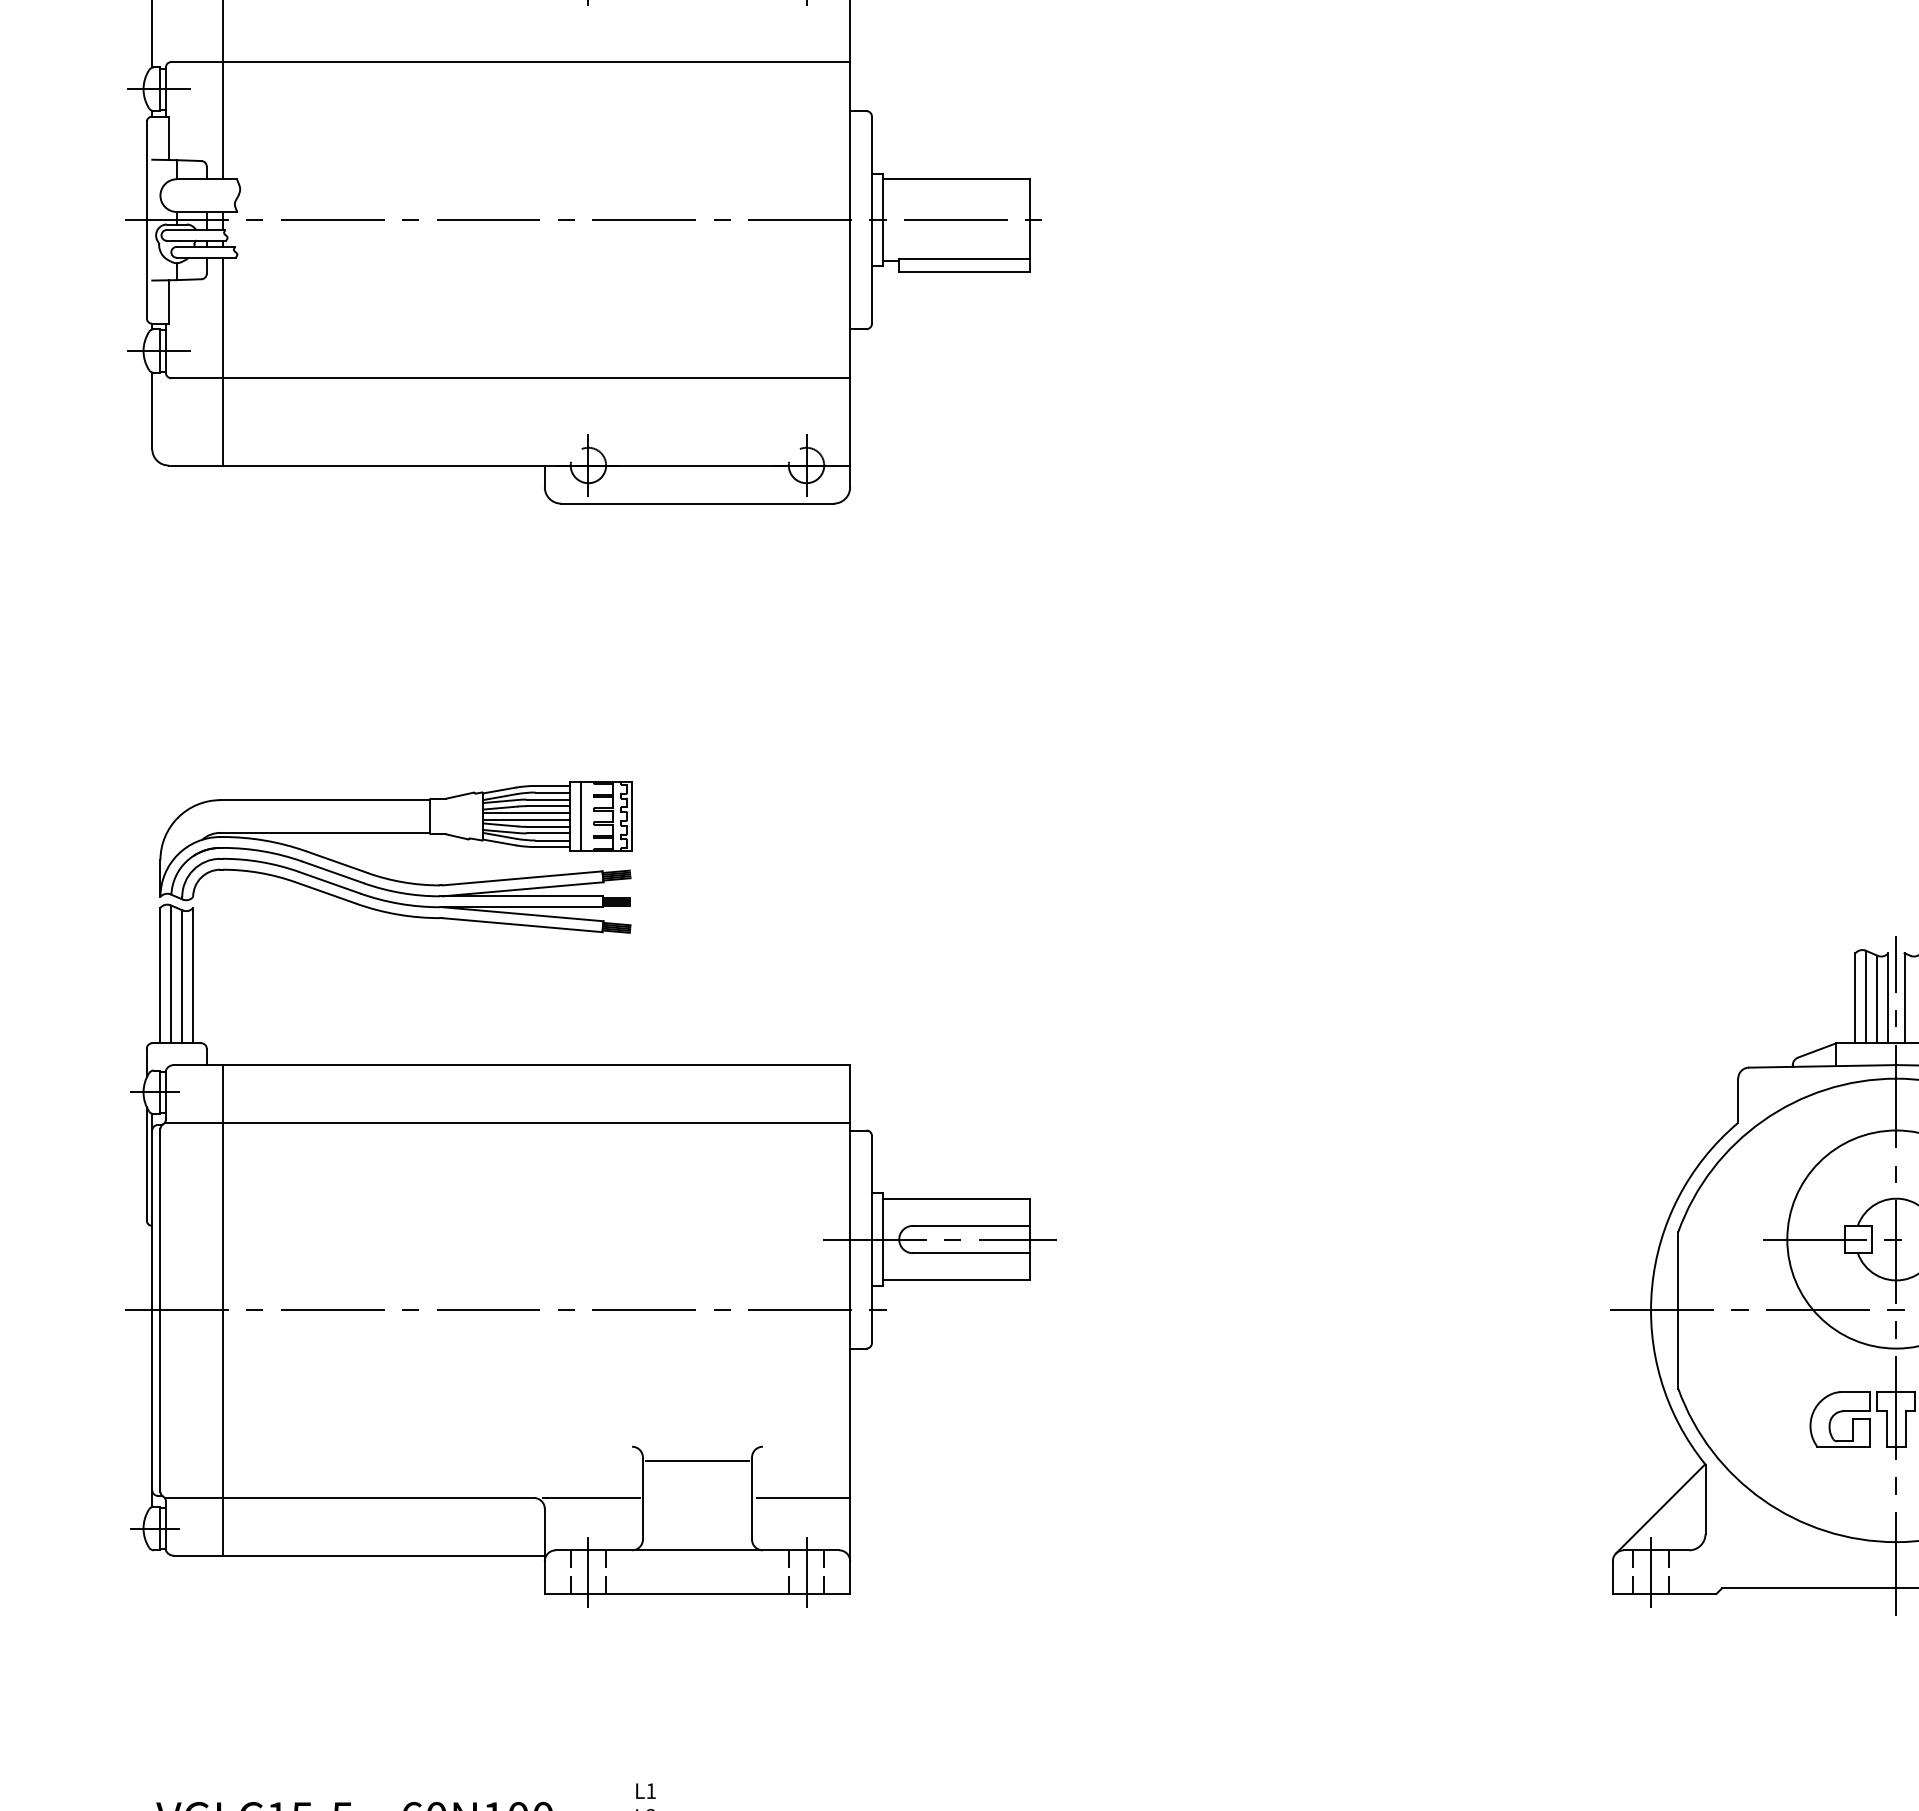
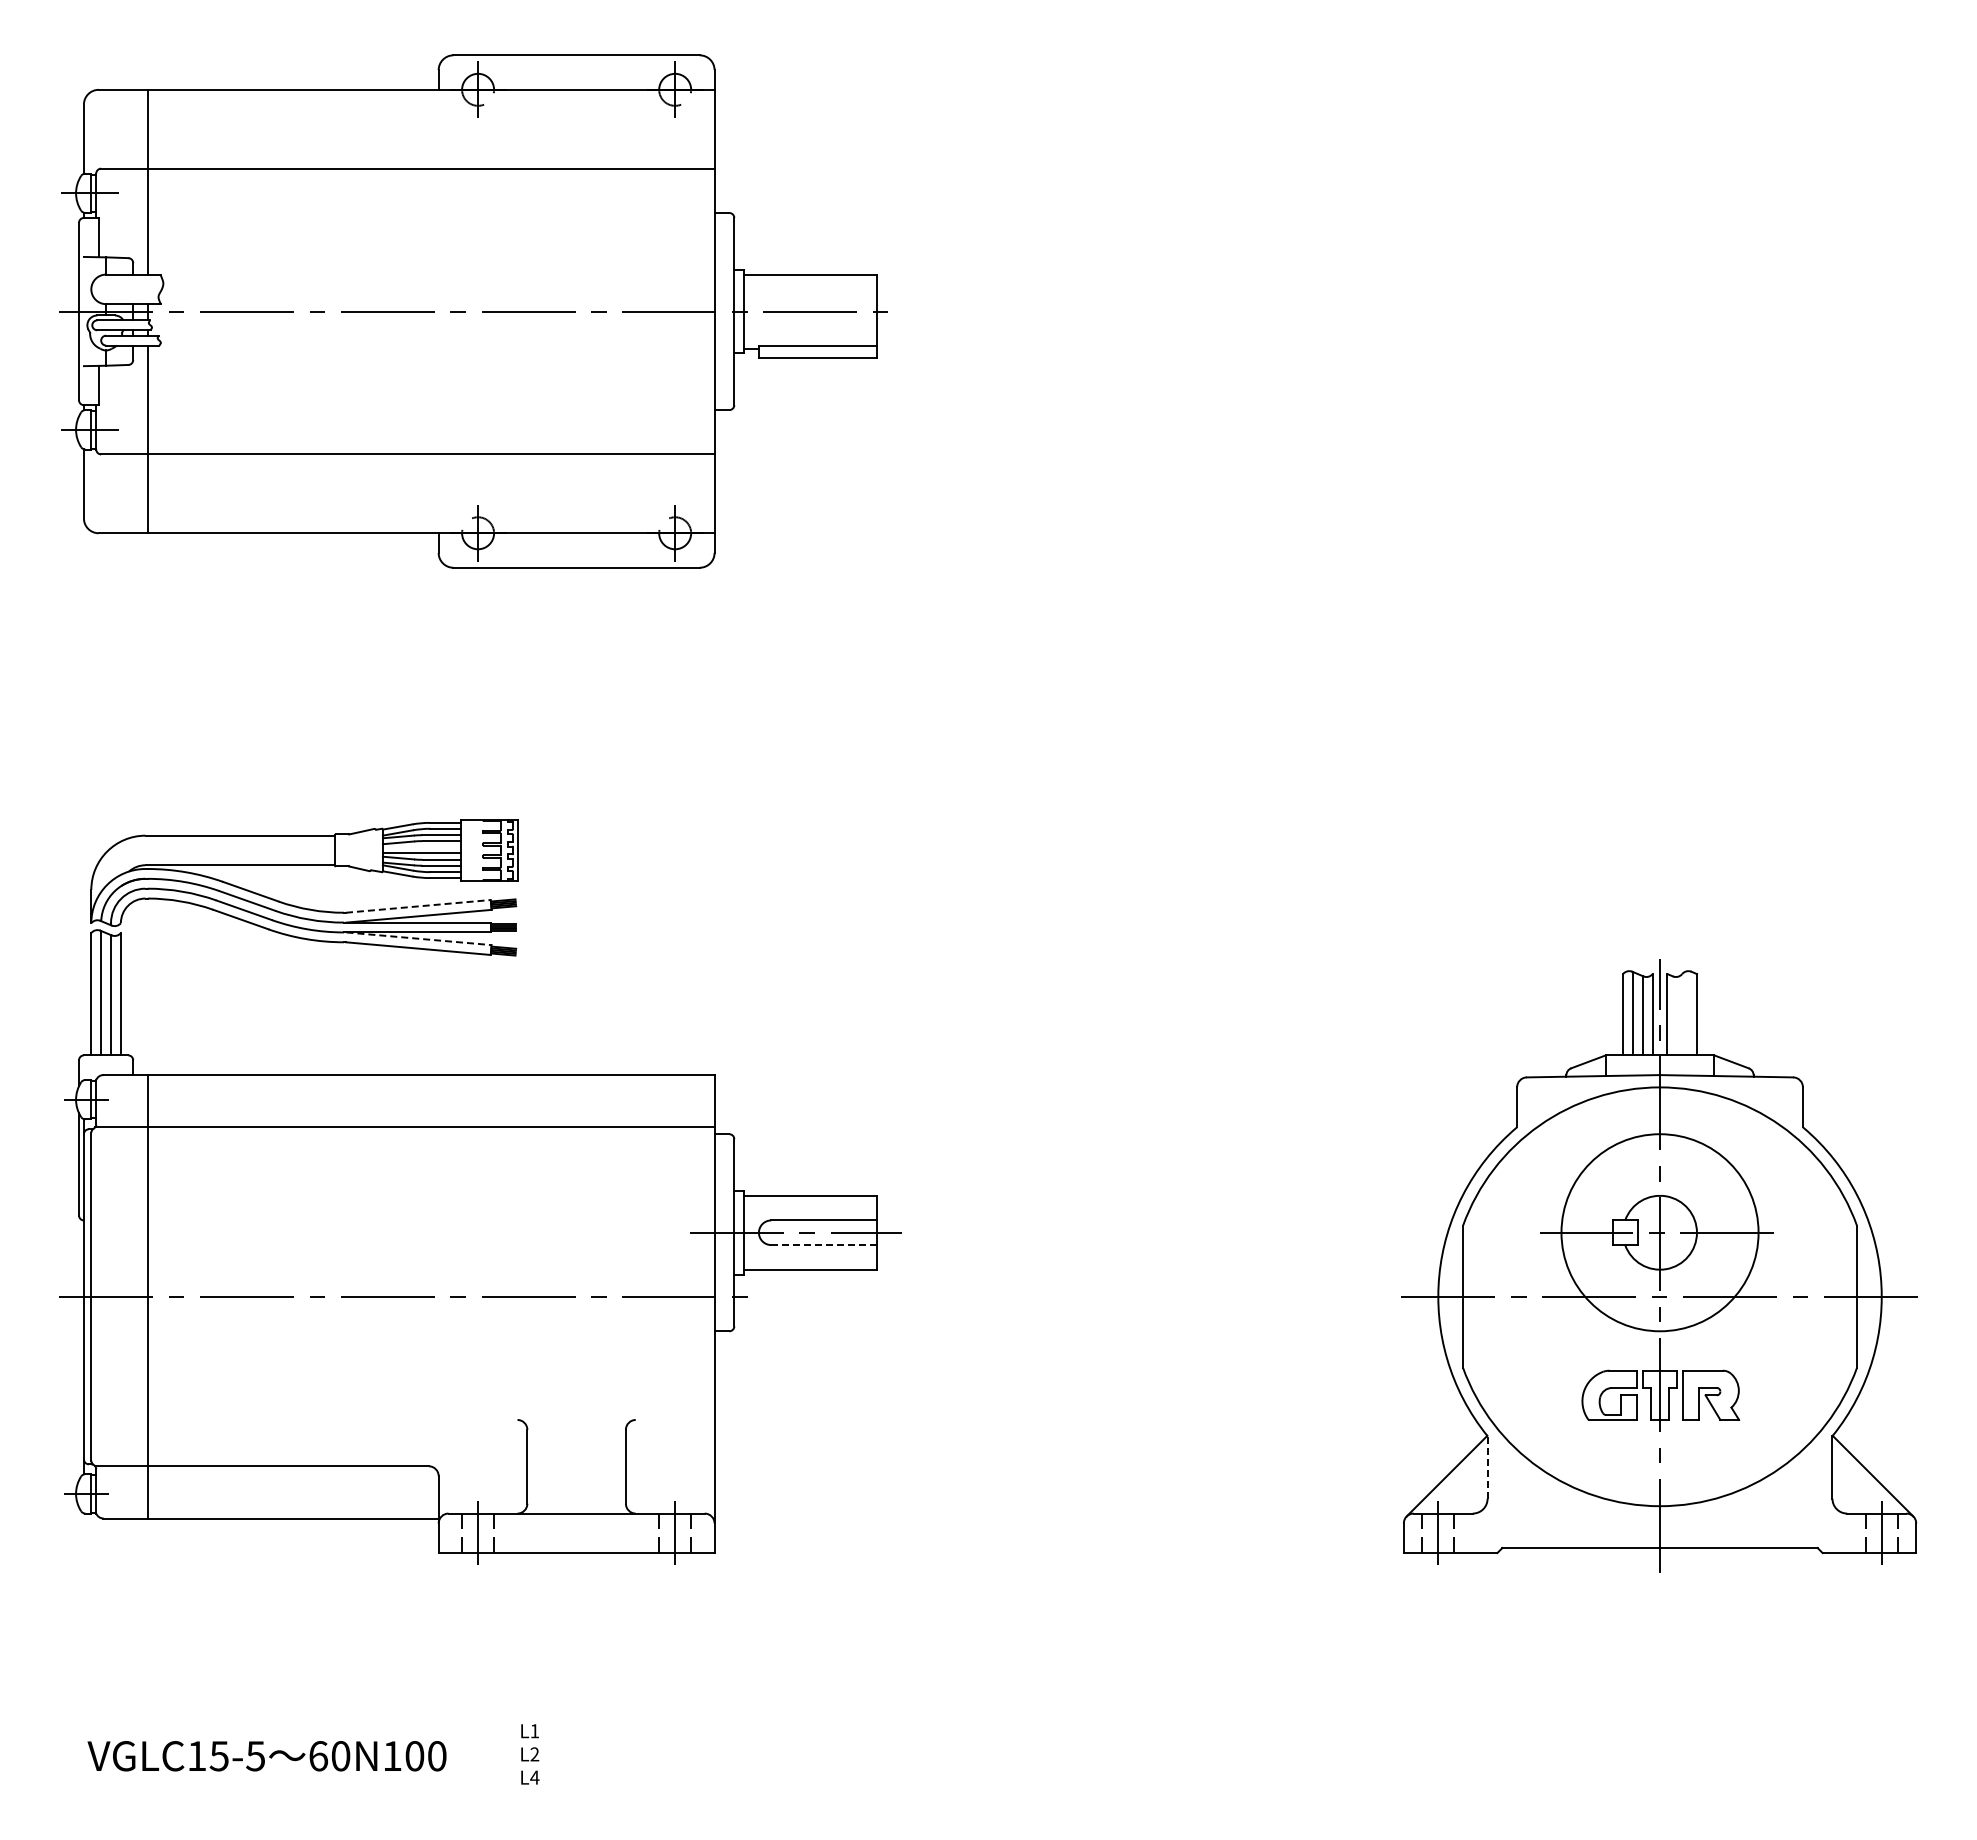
line: (525, 813) -> (421, 847), removed
line: (581, 816) -> (471, 850), removed
line: (522, 878) -> (418, 906), solid -> dashed
line: (523, 913) -> (419, 938), solid -> dashed
line: (971, 1253) -> (824, 1245), solid -> dashed
line: (696, 1460) -> (575, 1432), removed
line: (591, 1498) -> (480, 1466), removed
line: (803, 1498) -> (672, 1466), removed
line: (1705, 1498) -> (1487, 1466), solid -> dashed

